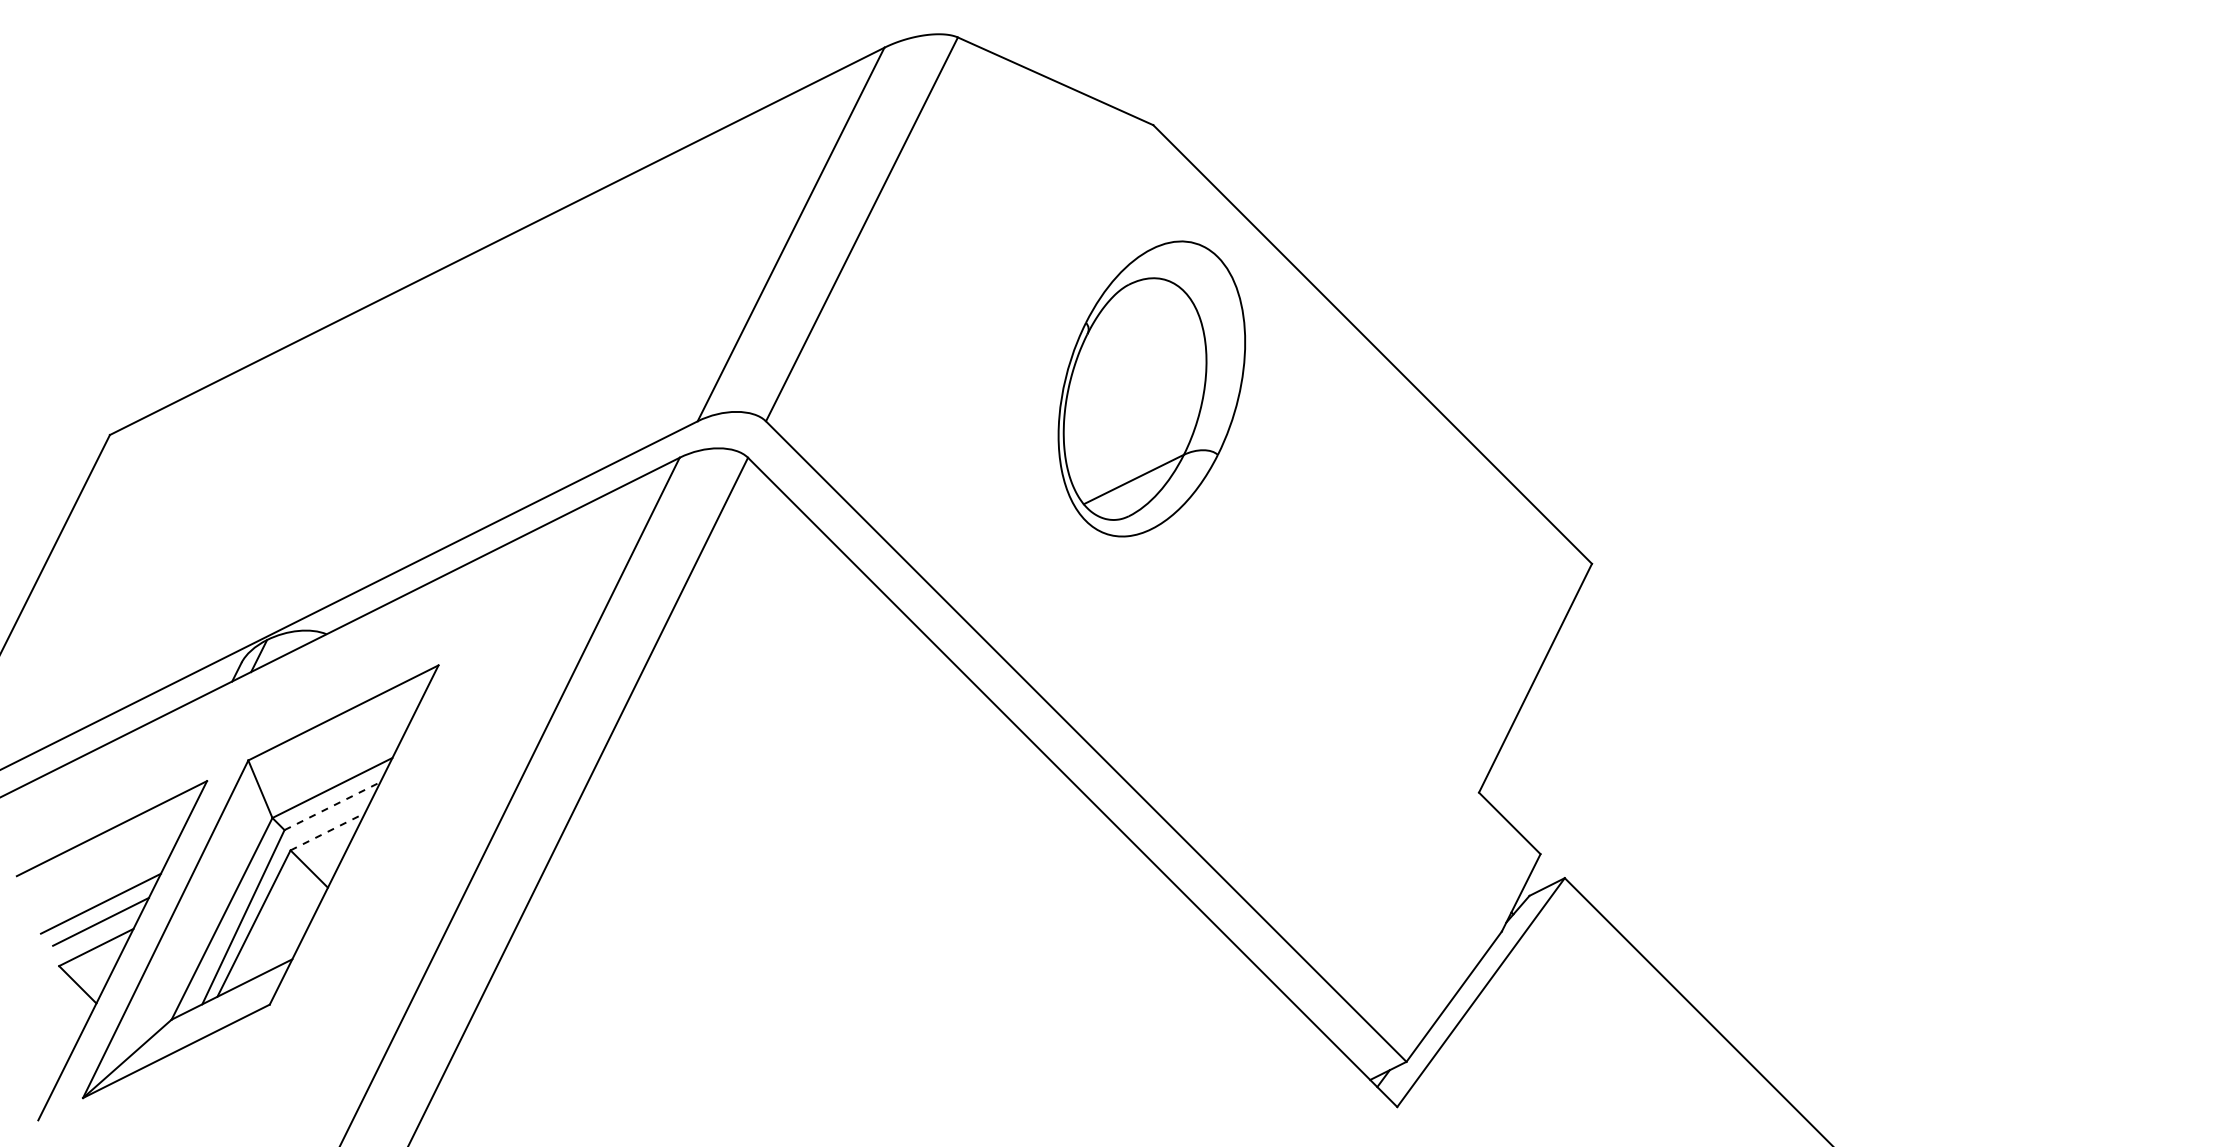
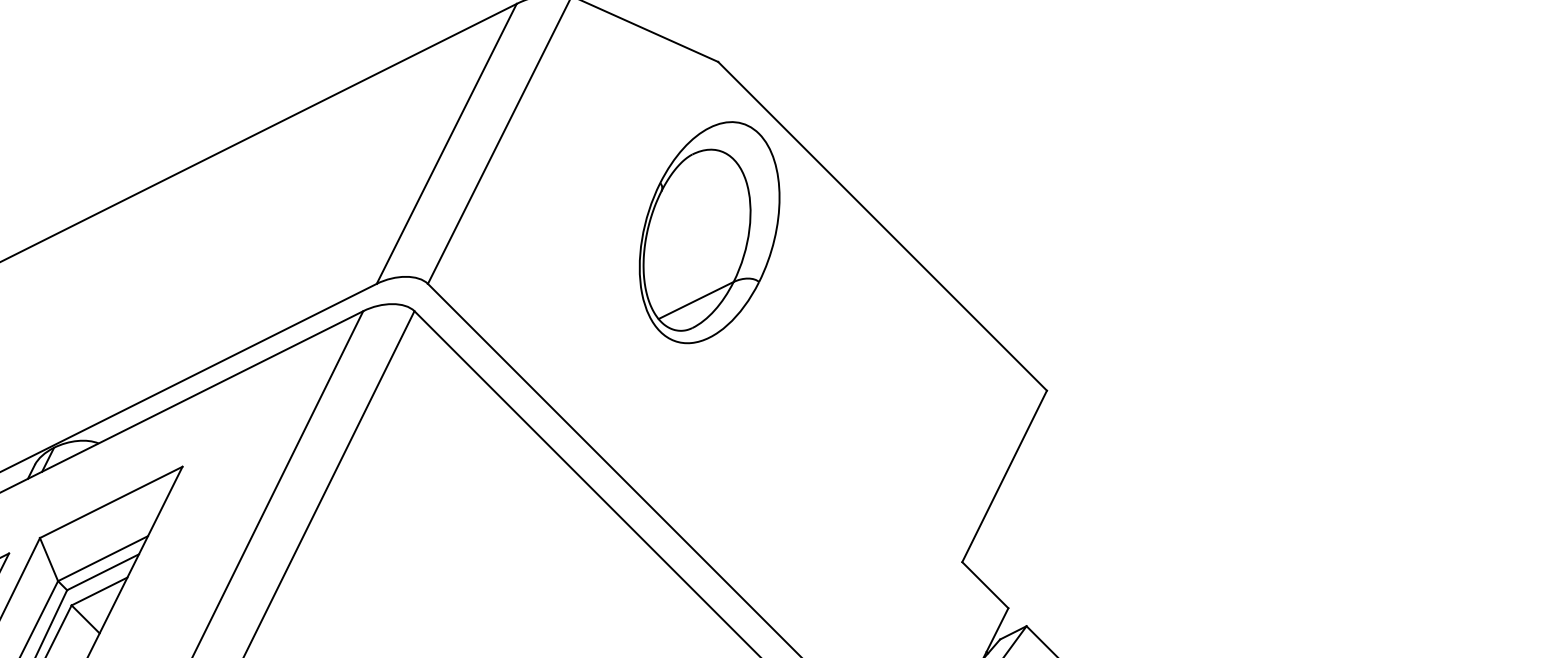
part: (1151, 388) -> (709, 232), moved
line: (332, 806) -> (103, 572), dashed -> solid
line: (327, 831) -> (99, 591), dashed -> solid

